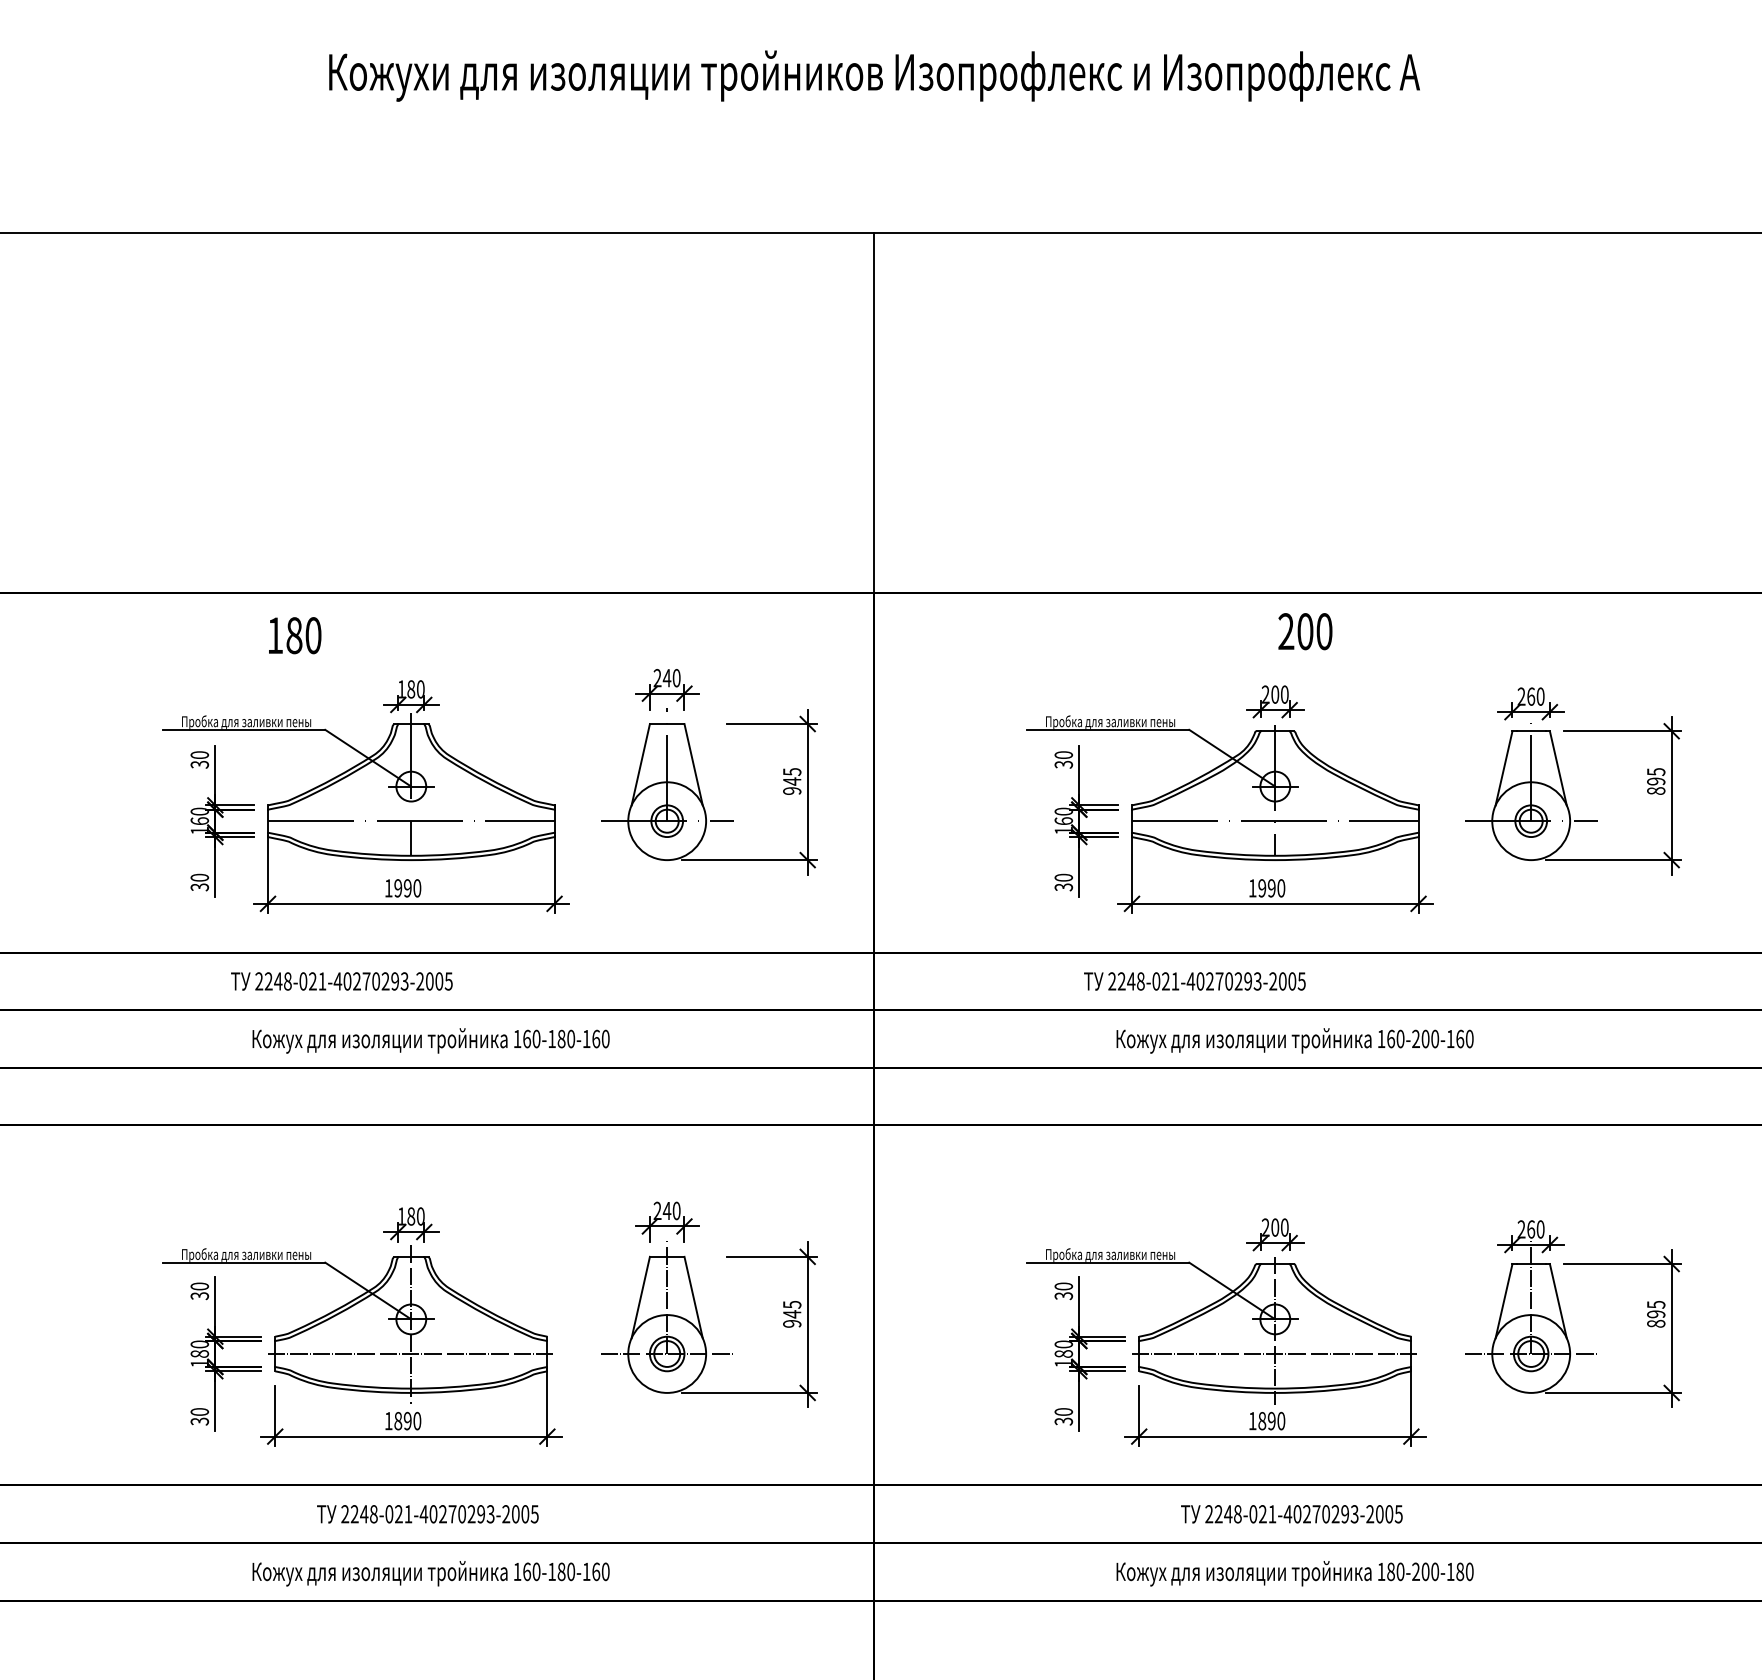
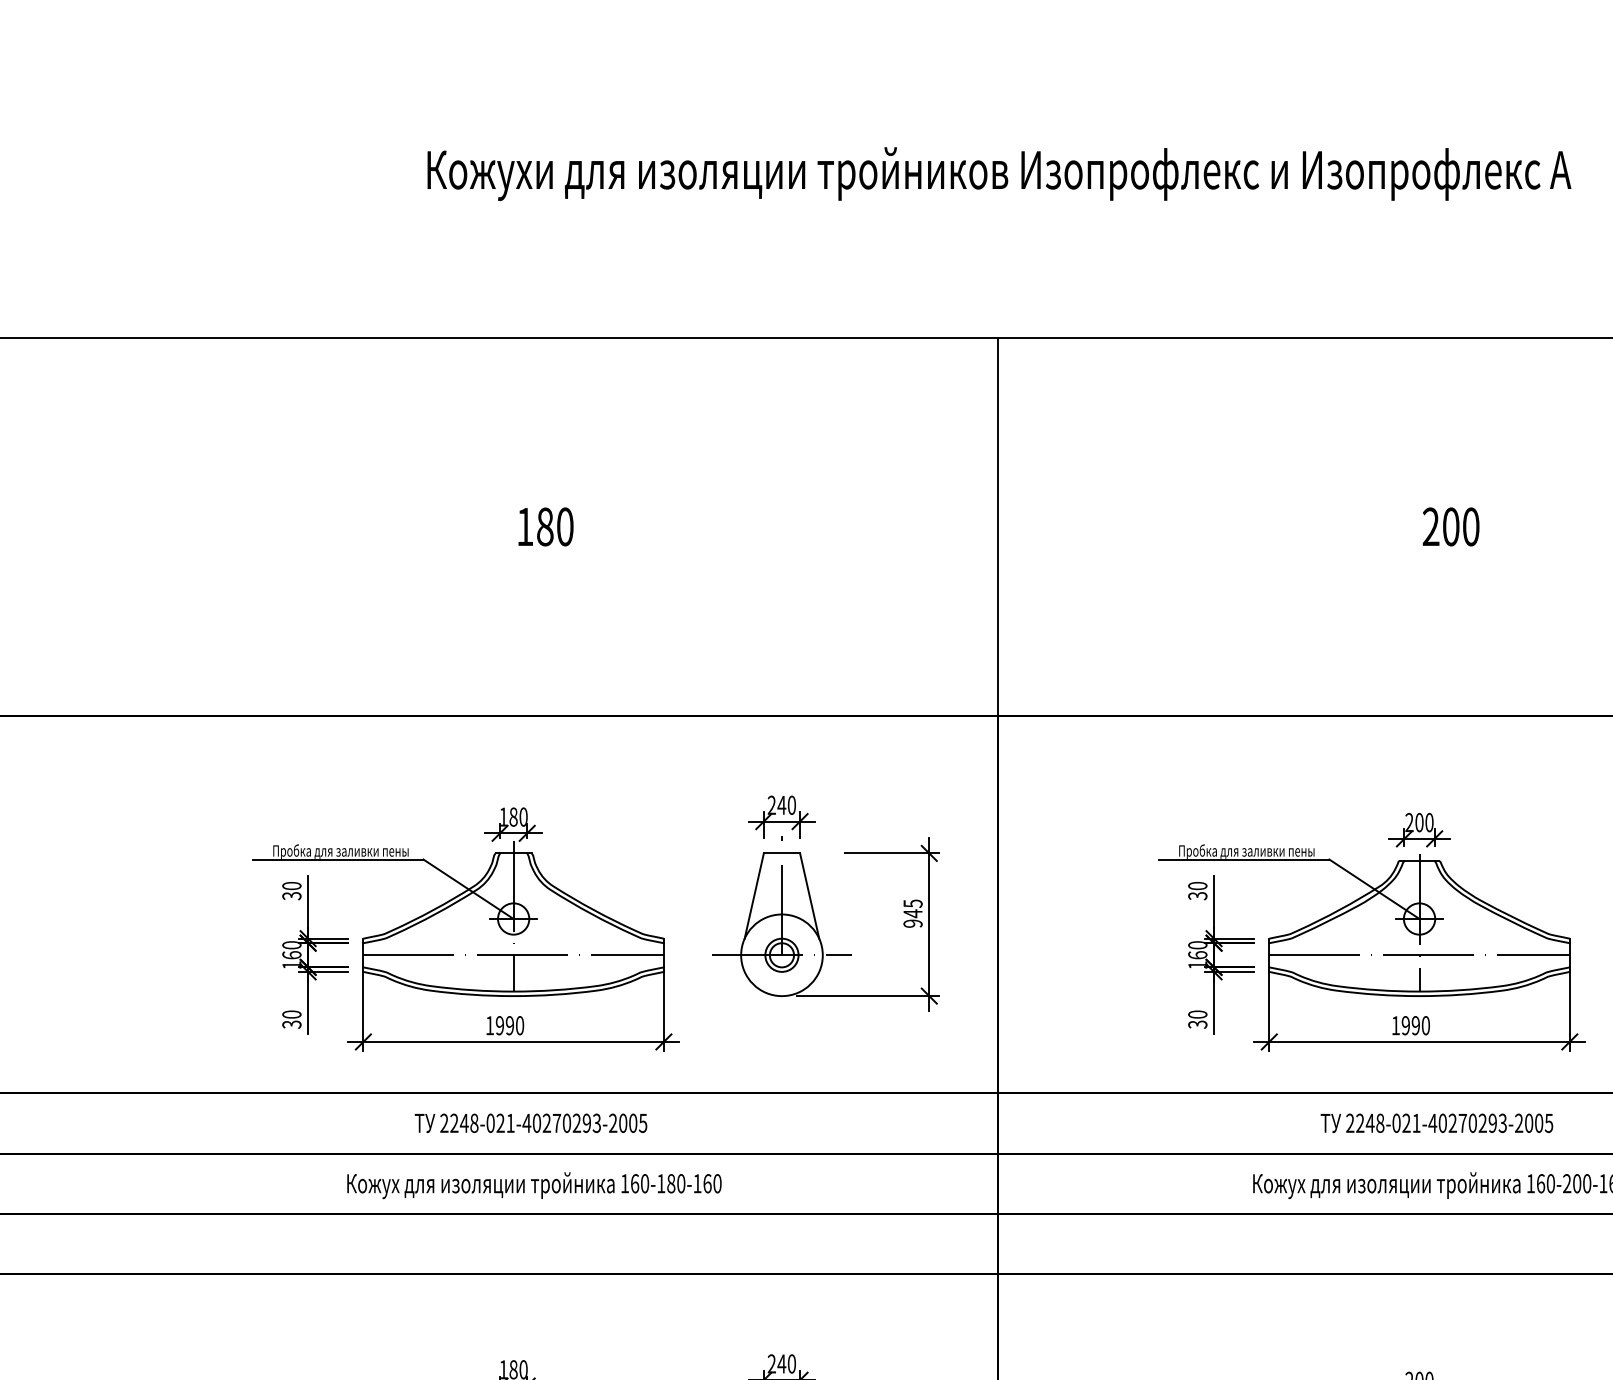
text: (1305, 631) -> (1451, 526), moved
text: (295, 635) -> (546, 526), moved
text: (341, 981) -> (530, 1123), moved
text: (1194, 981) -> (1436, 1123), moved

